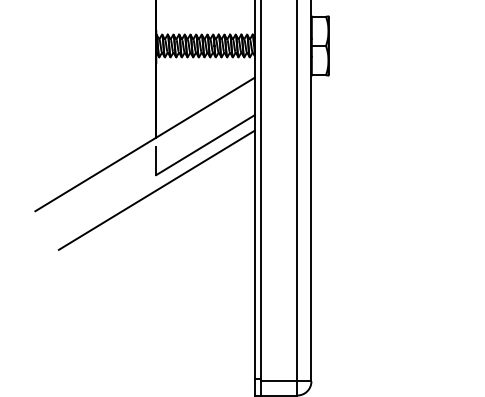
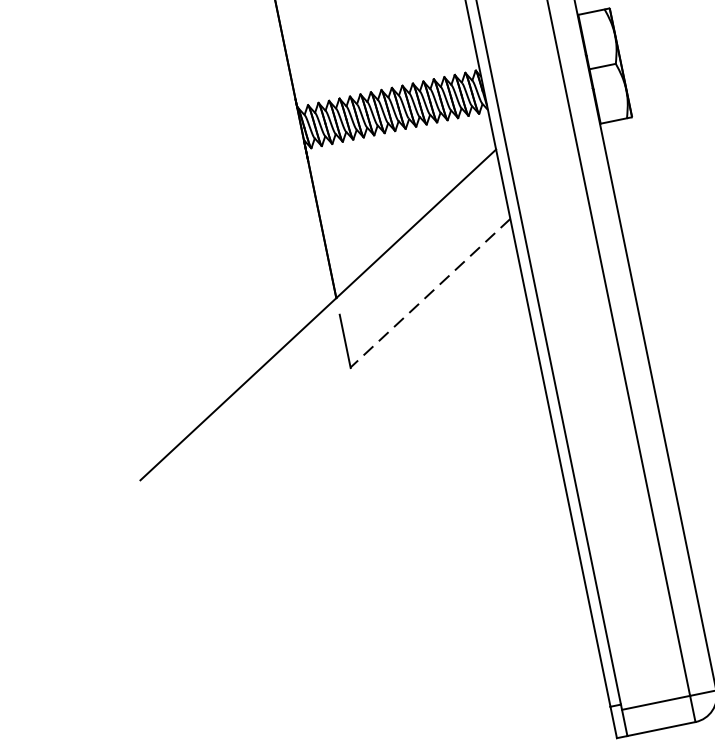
line: (205, 145) -> (430, 293), solid -> dashed
line: (156, 189) -> (356, 394), removed

